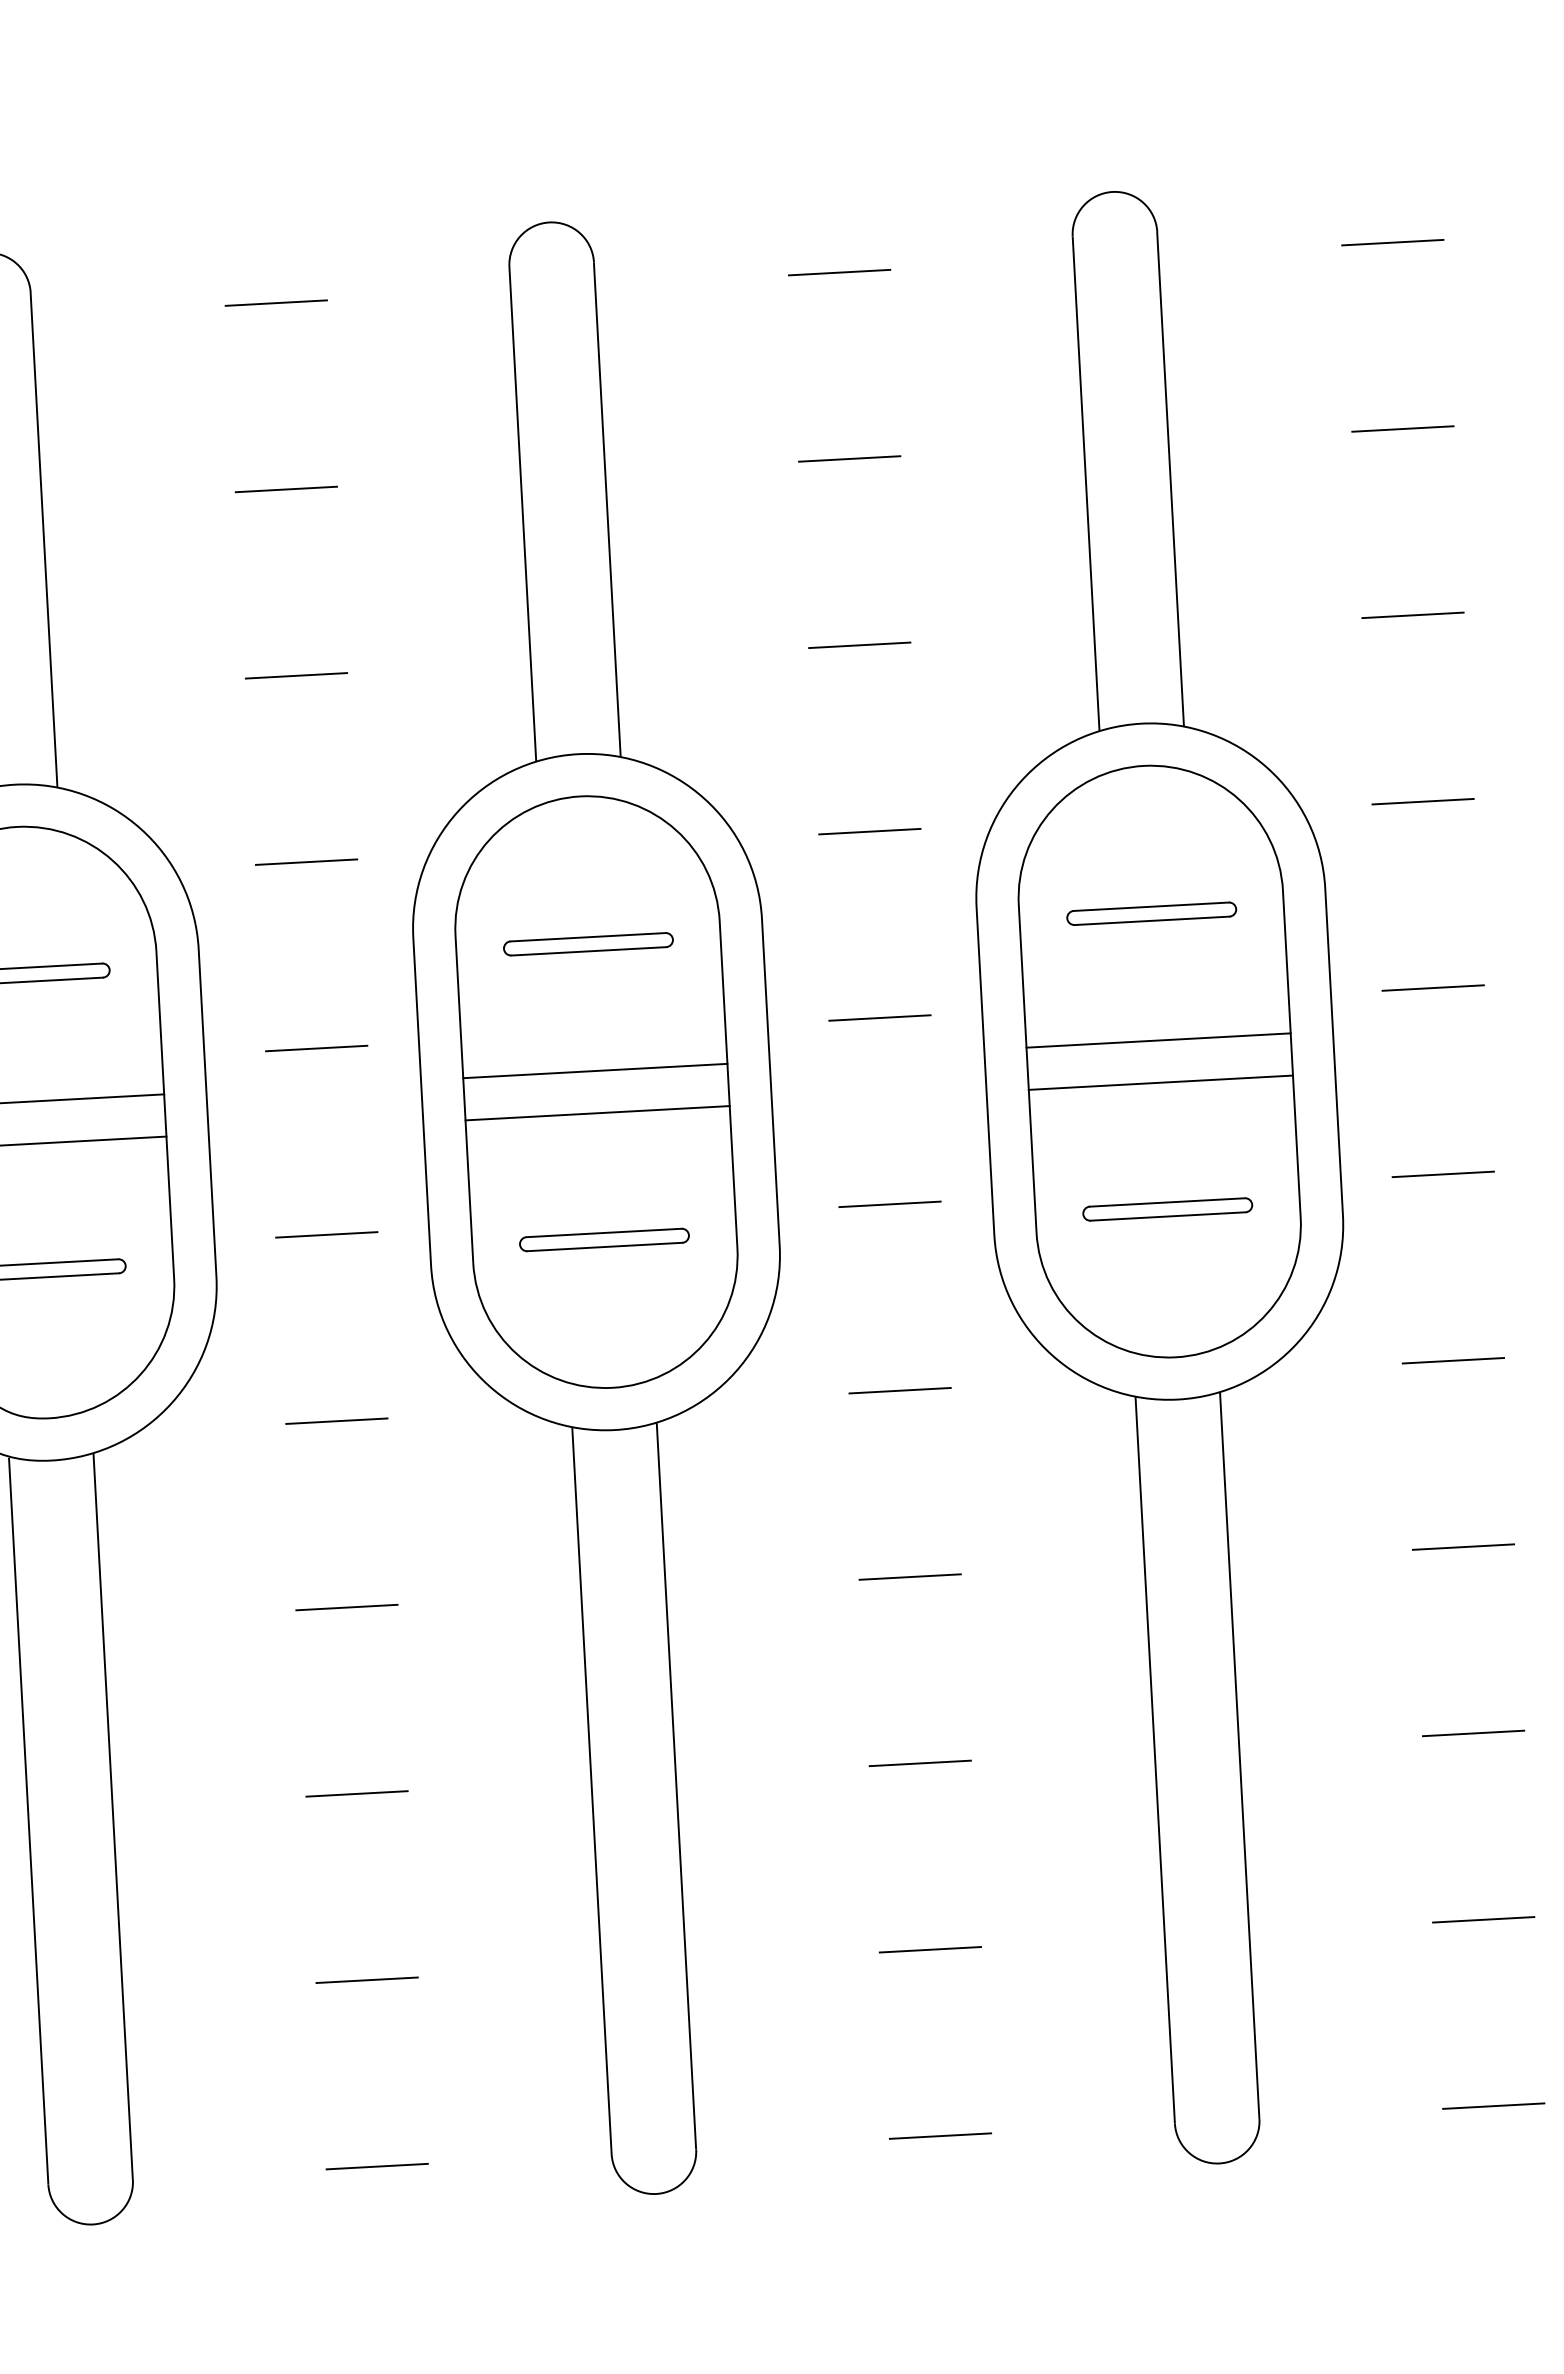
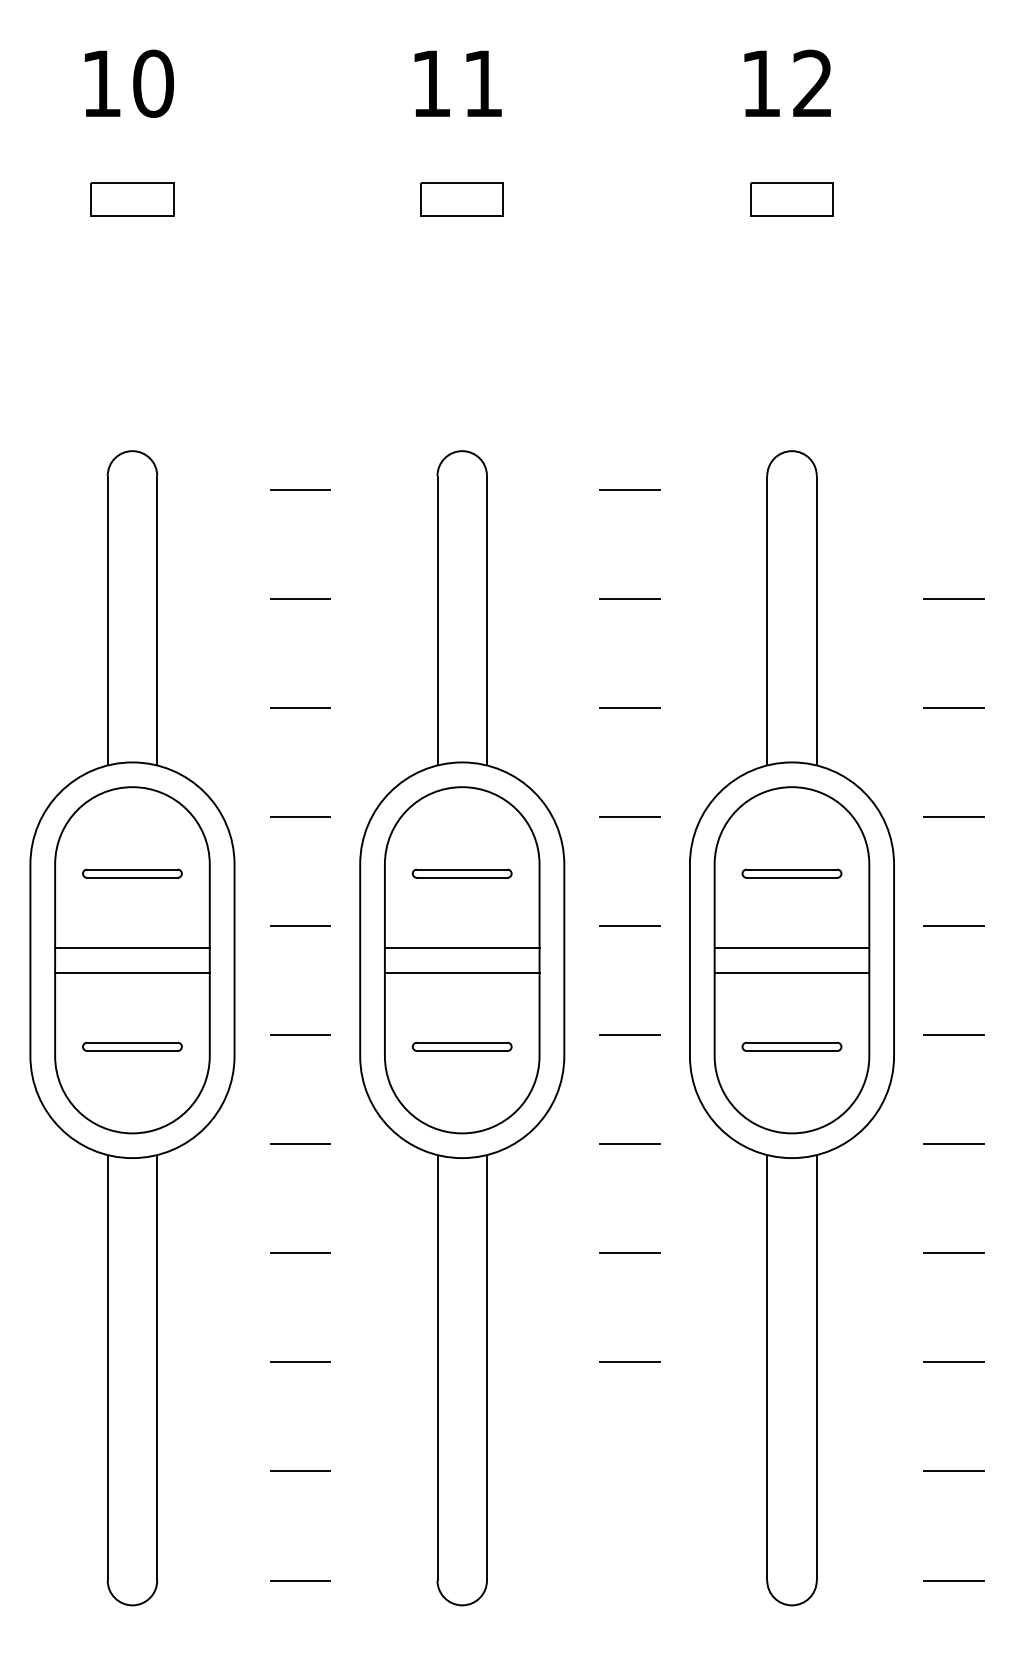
line: (1392, 242) -> (953, 489), removed
line: (929, 1949) -> (629, 1471), removed
line: (939, 2136) -> (629, 1580), removed

